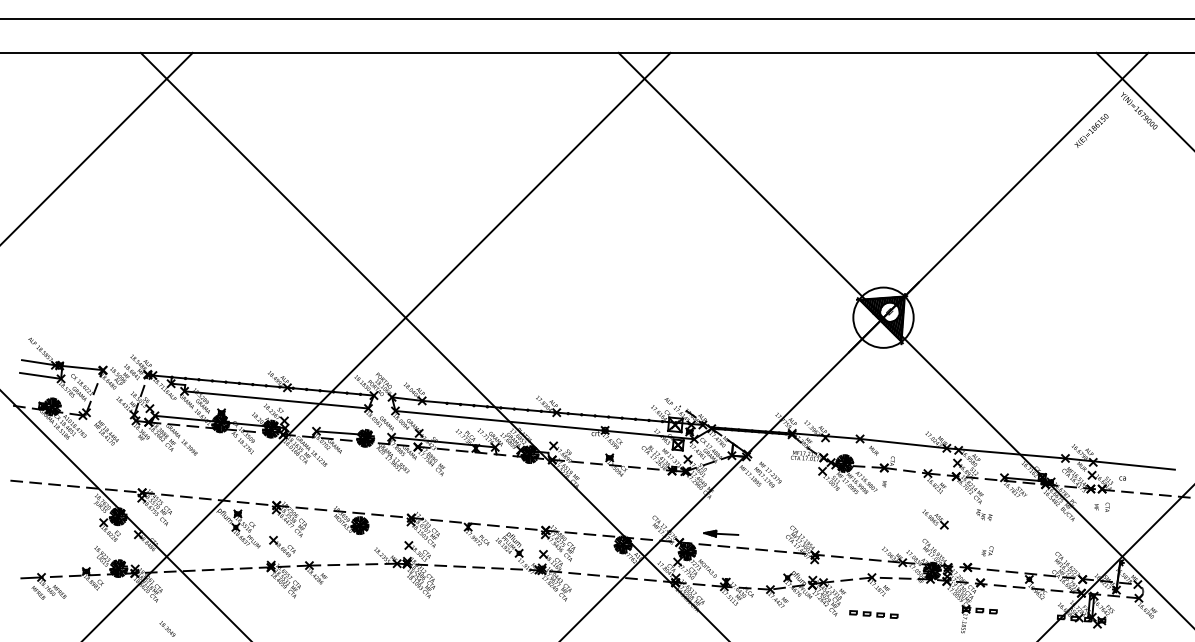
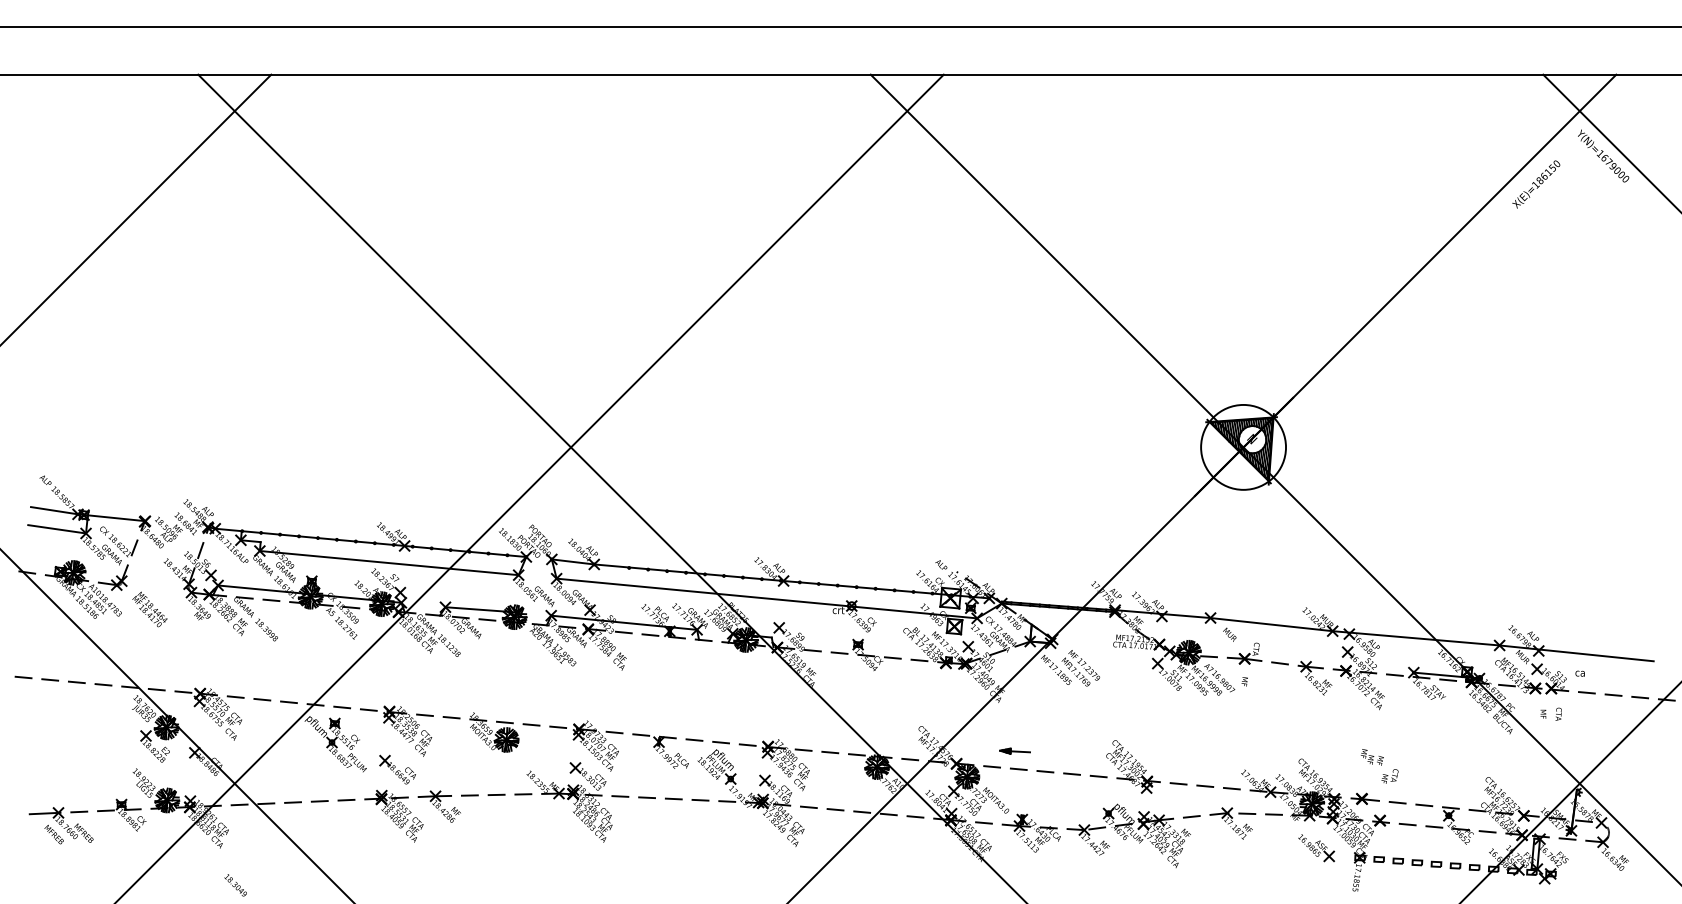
text: (984, 515) -> (1372, 757), moved
part: (935, 519) -> (1316, 848), moved
part: (720, 533) -> (1014, 750), size x0.62
part: (873, 614) -> (1445, 864), moved

